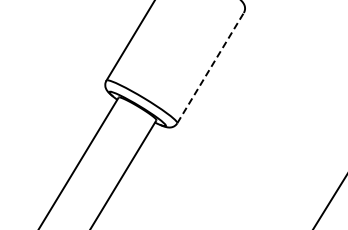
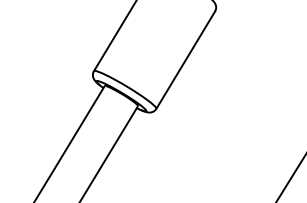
line: (210, 67) -> (185, 59), dashed -> solid

